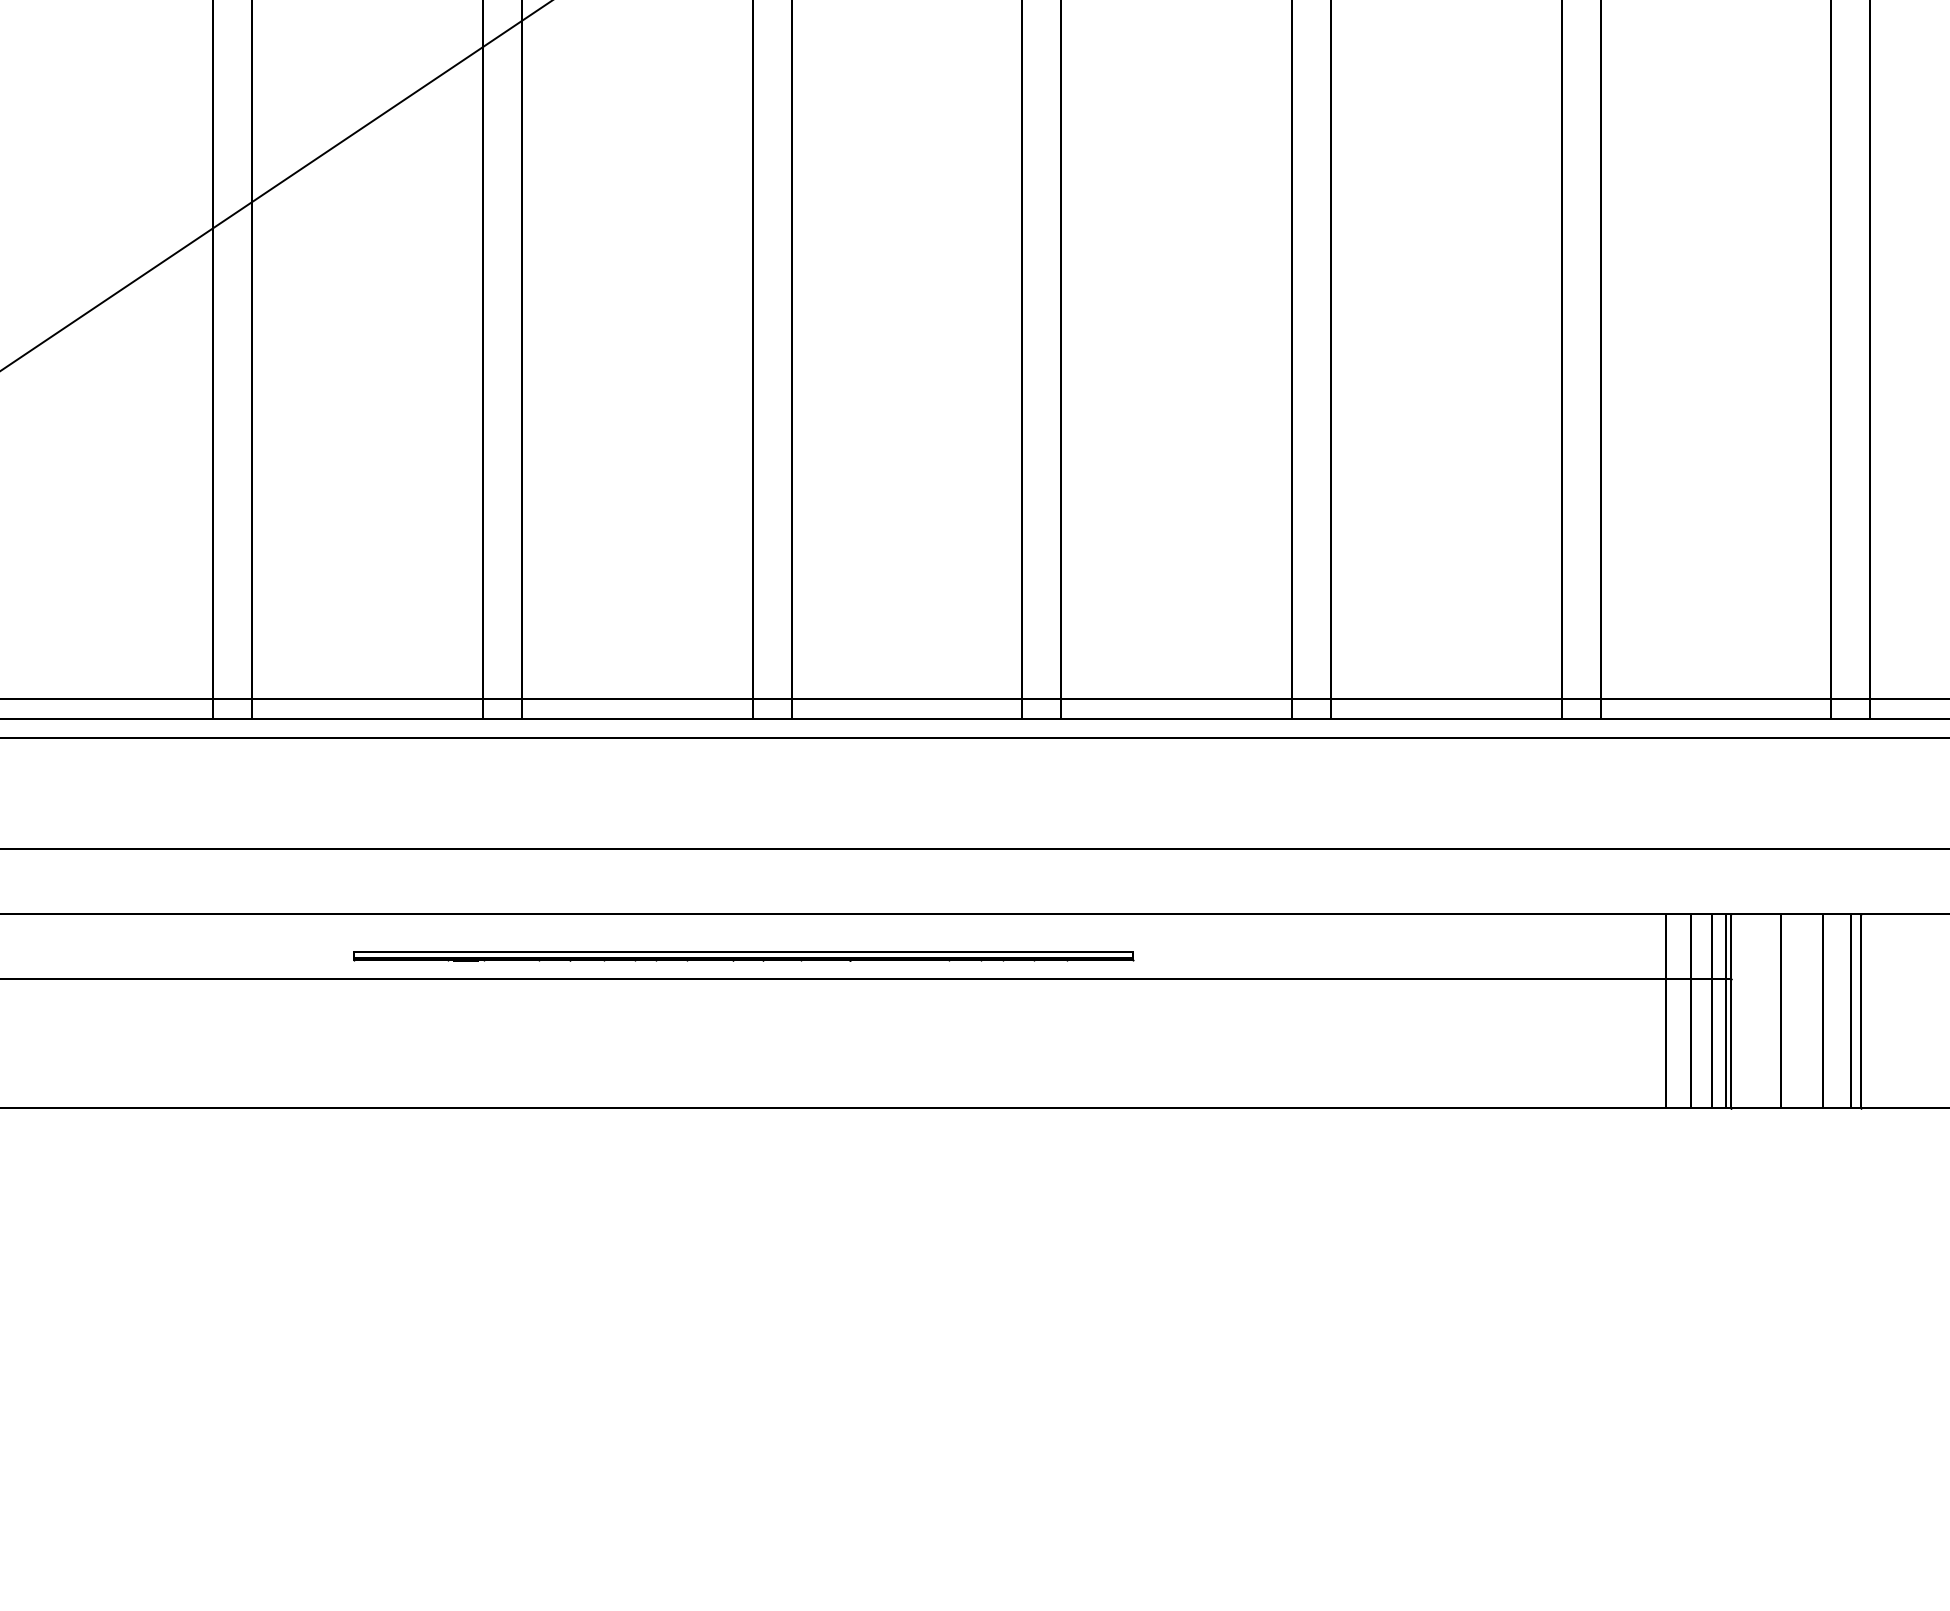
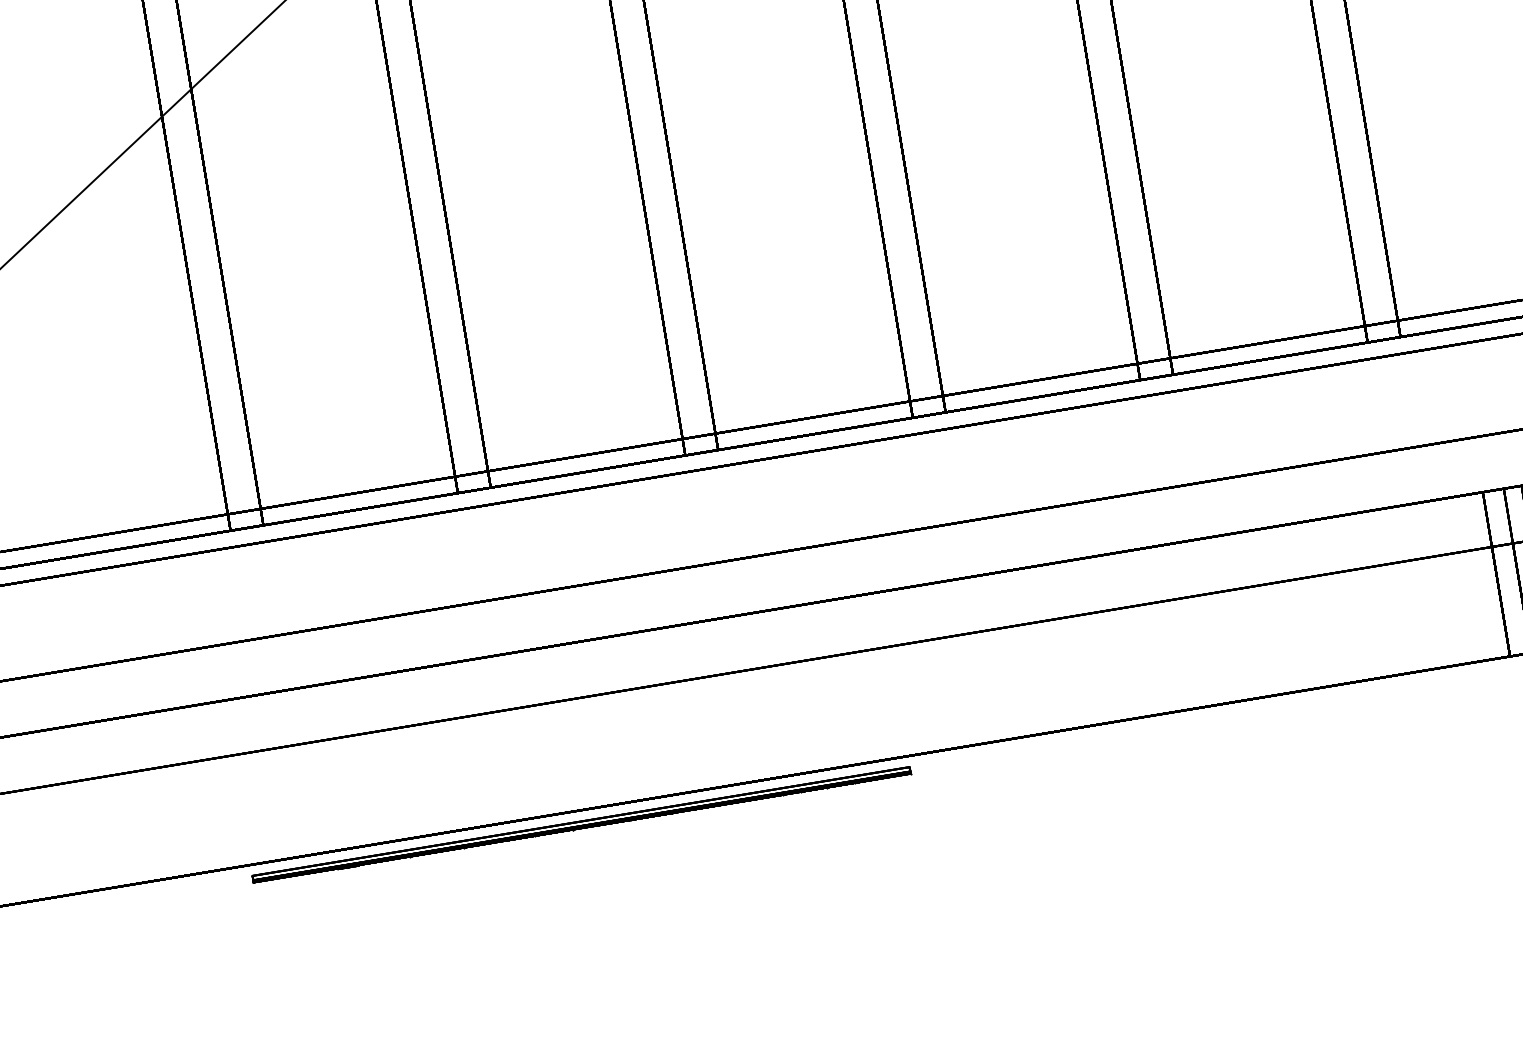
part: (743, 956) -> (581, 824), moved

